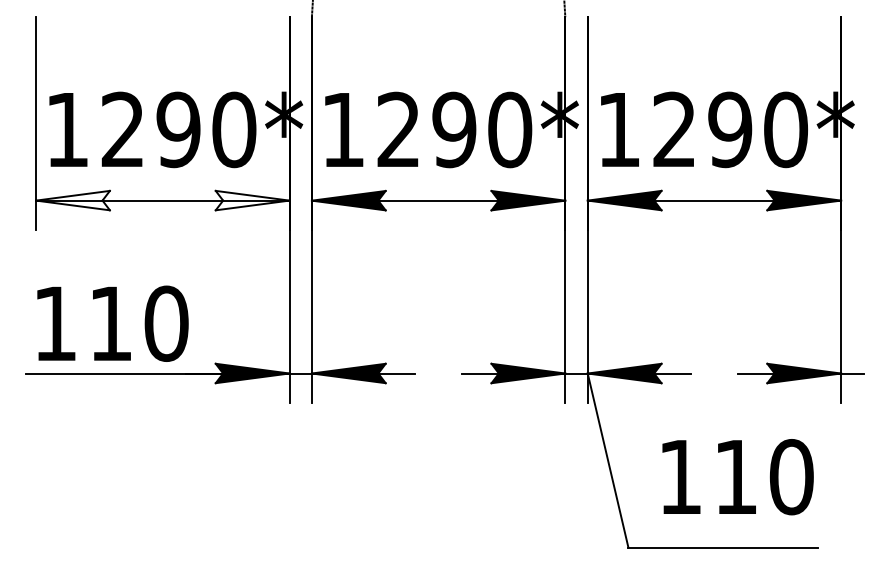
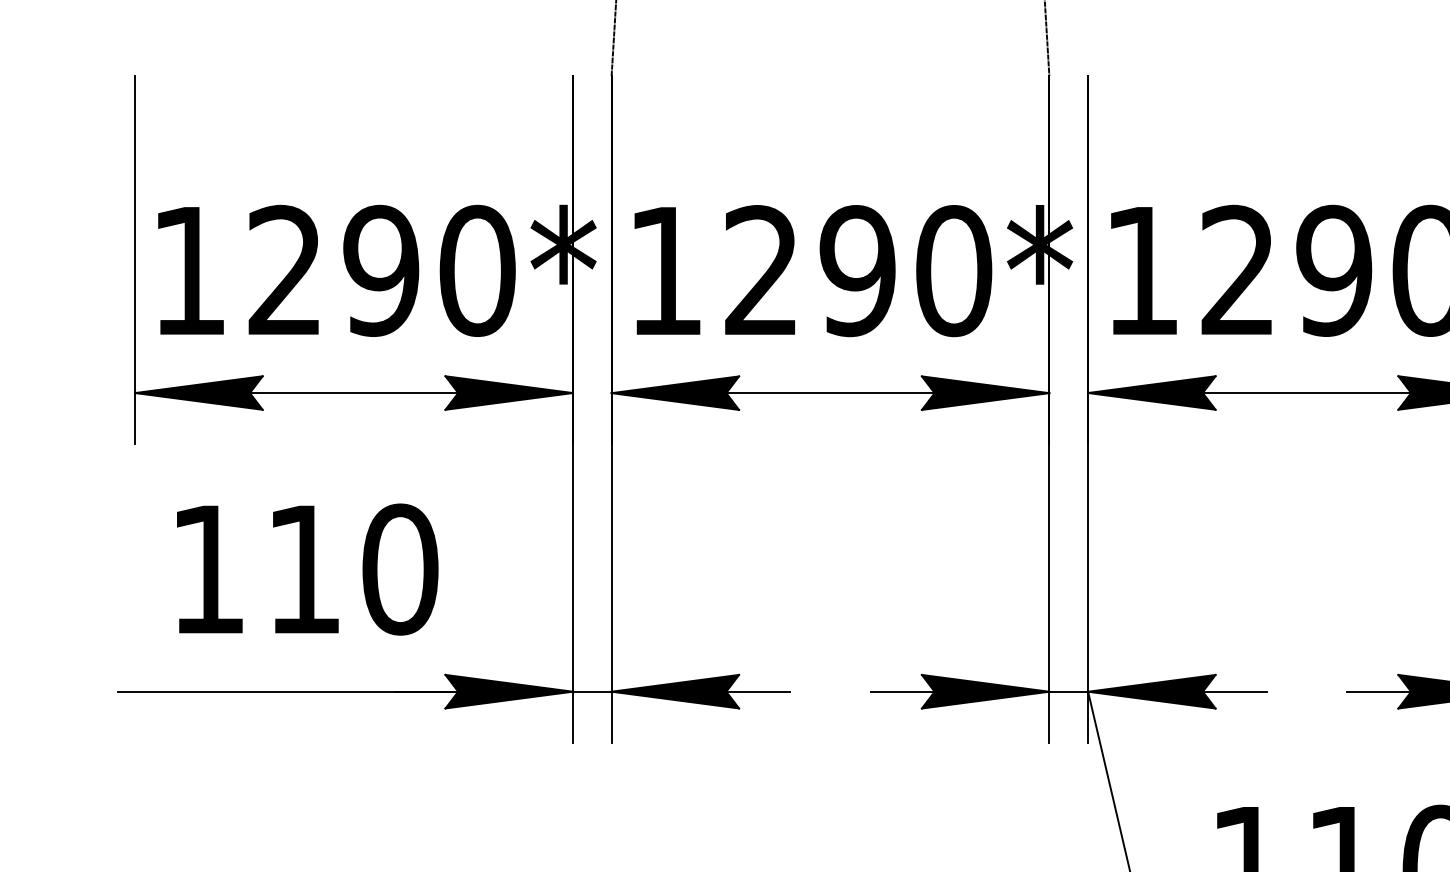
fill: (72, 200) -> (198, 392), added
fill: (252, 200) -> (508, 392), added
text: (112, 323) -> (306, 569), moved

